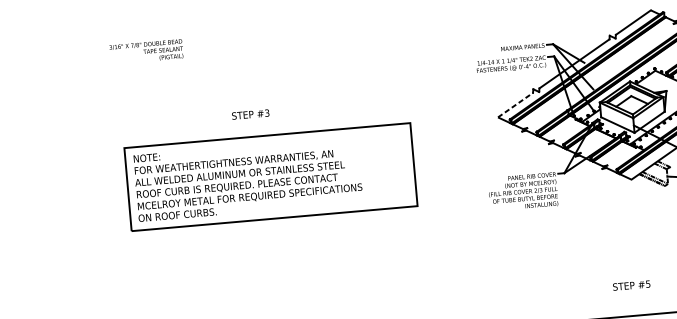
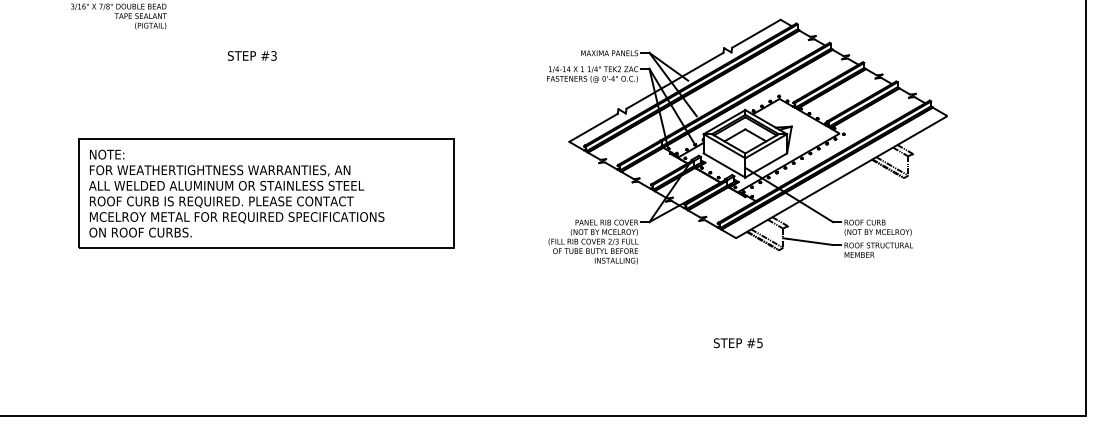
line: (515, 104) -> (593, 127), dashed -> solid
text: (250, 114) -> (251, 55), moved
text: (631, 285) -> (738, 343), moved

